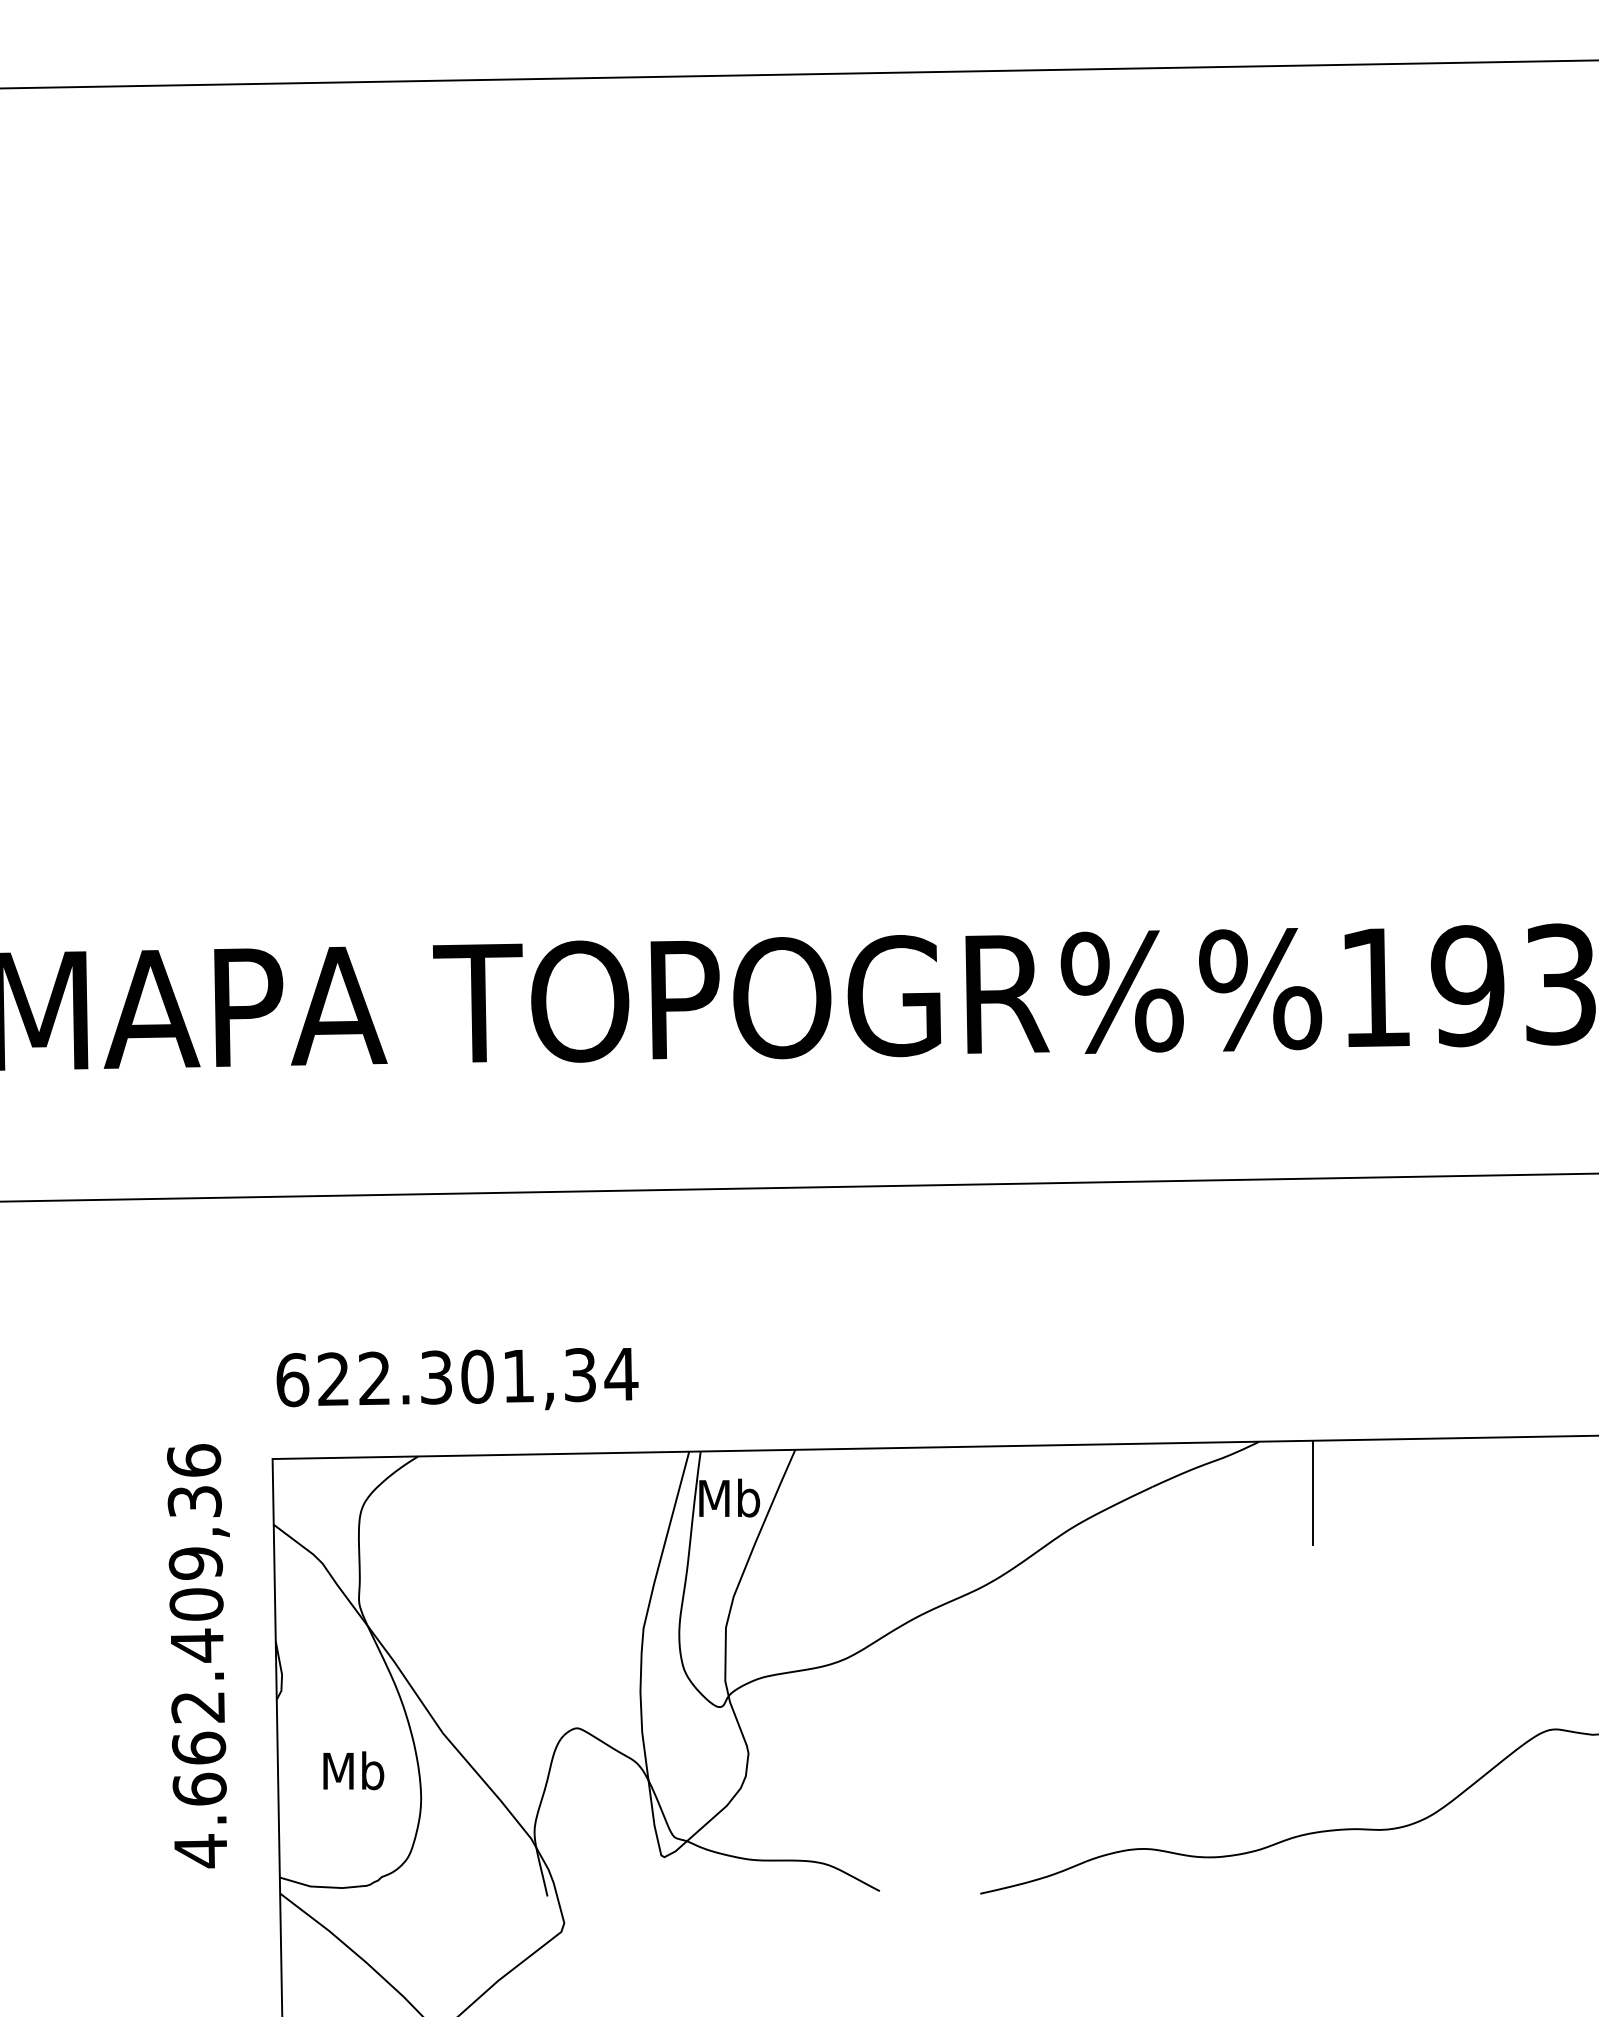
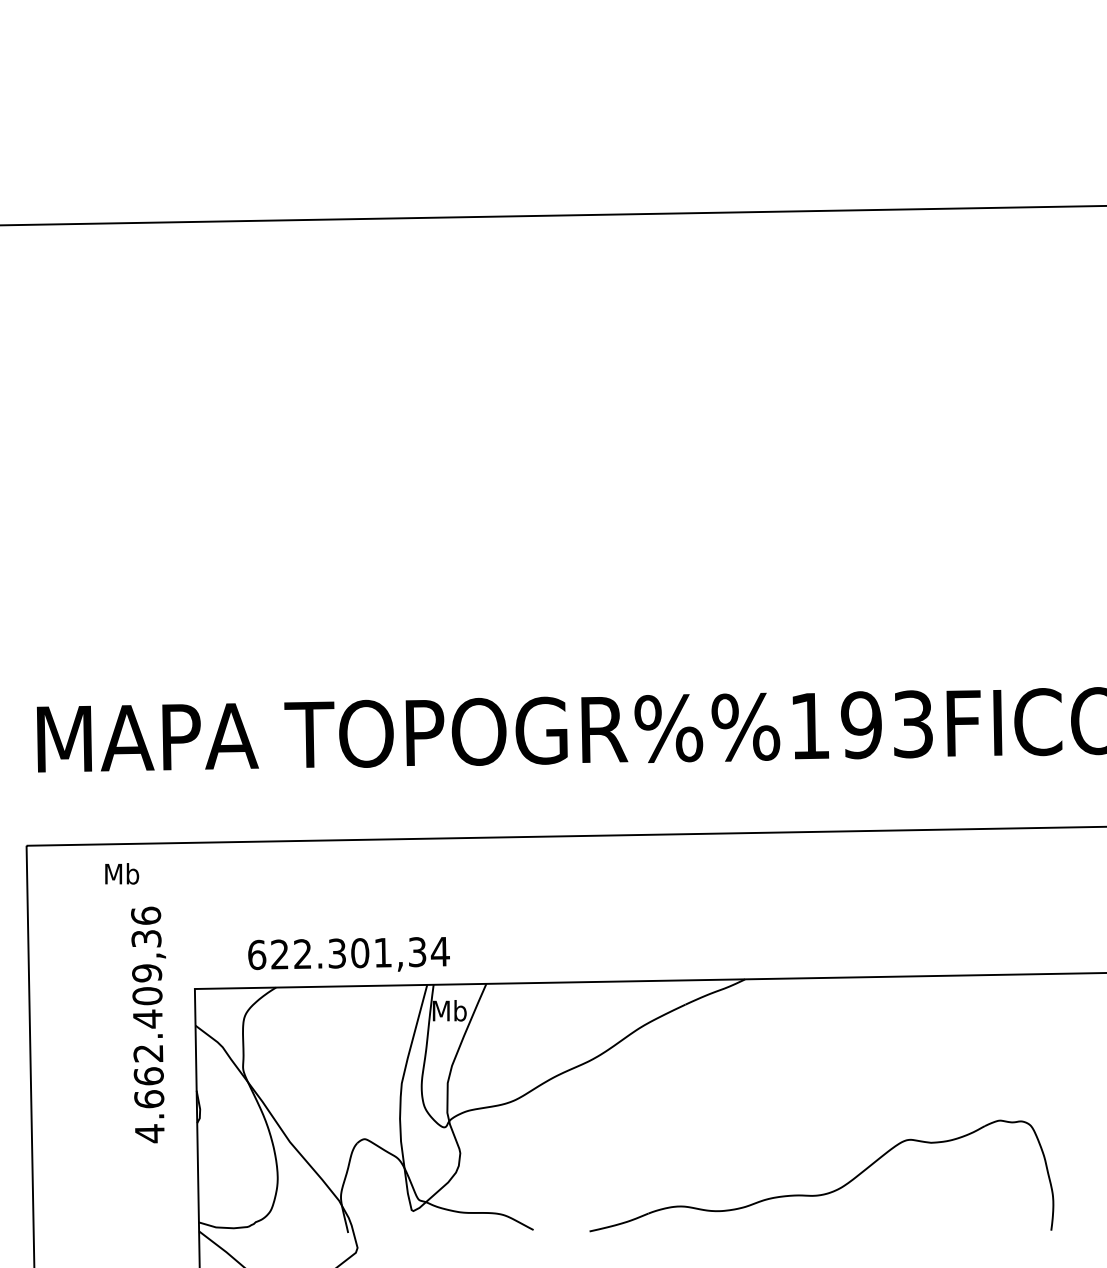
text: (456, 1379) -> (348, 954), moved
line: (1313, 1492) -> (775, 1007), removed
text: (198, 1655) -> (148, 1024), moved
text: (354, 1770) -> (122, 873), moved

